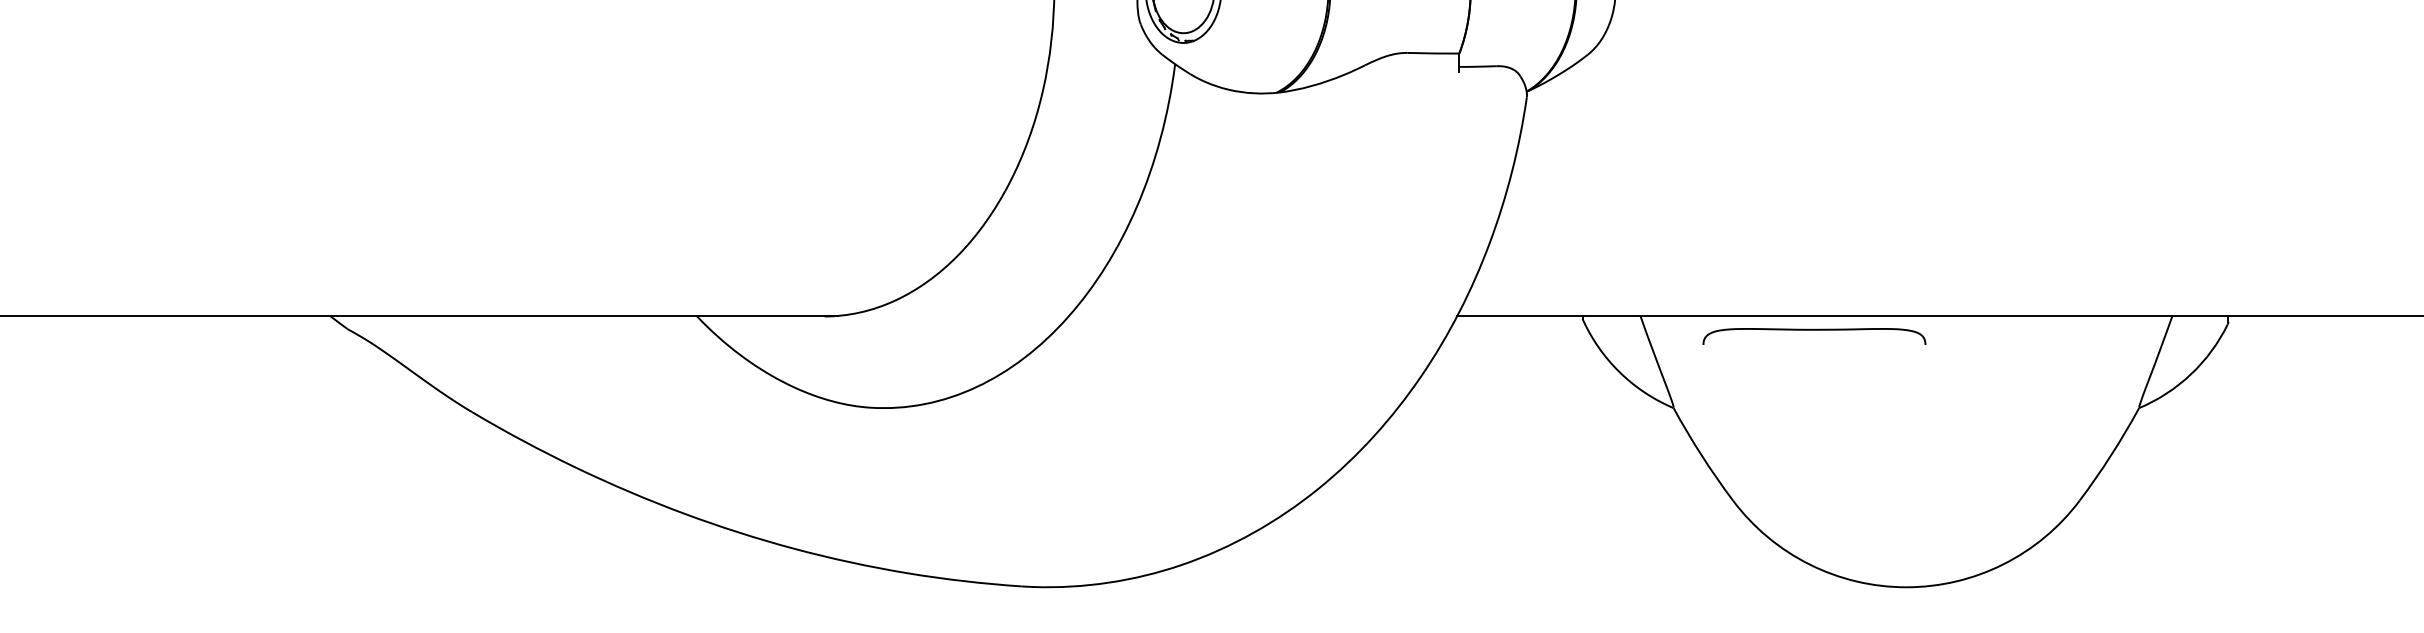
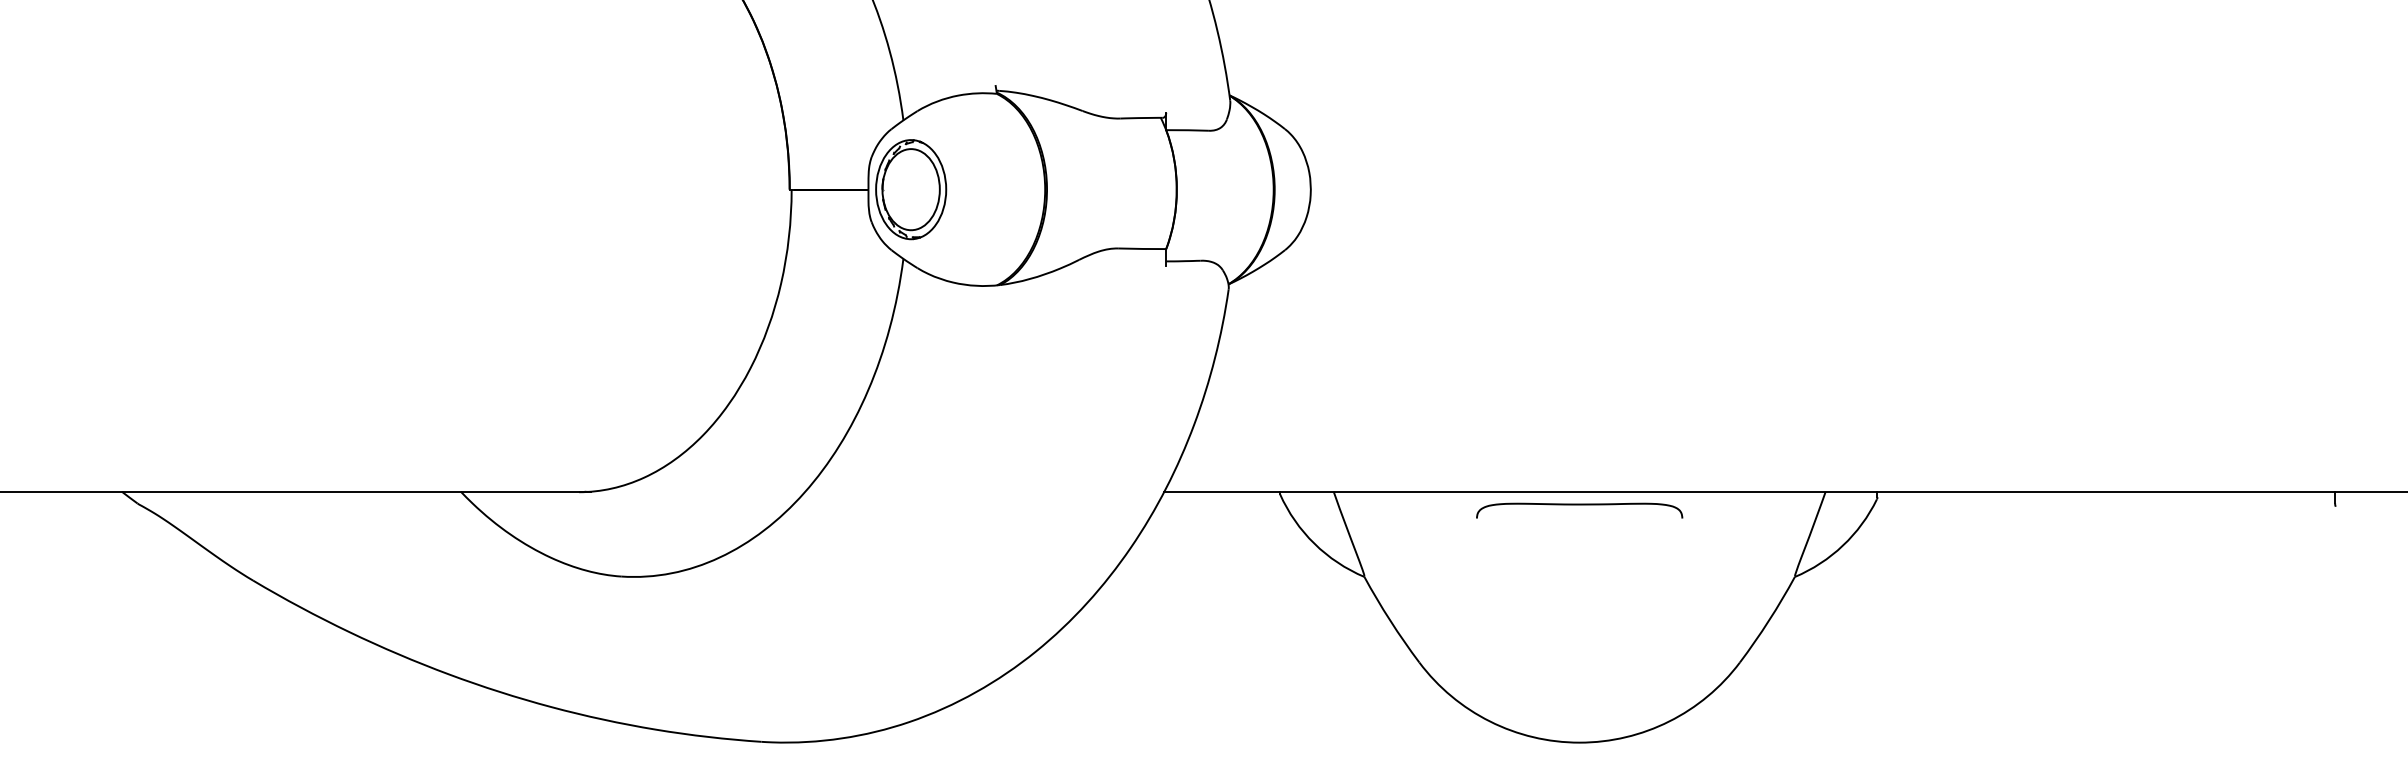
curve: (1814, 330) -> (1579, 505), moved

